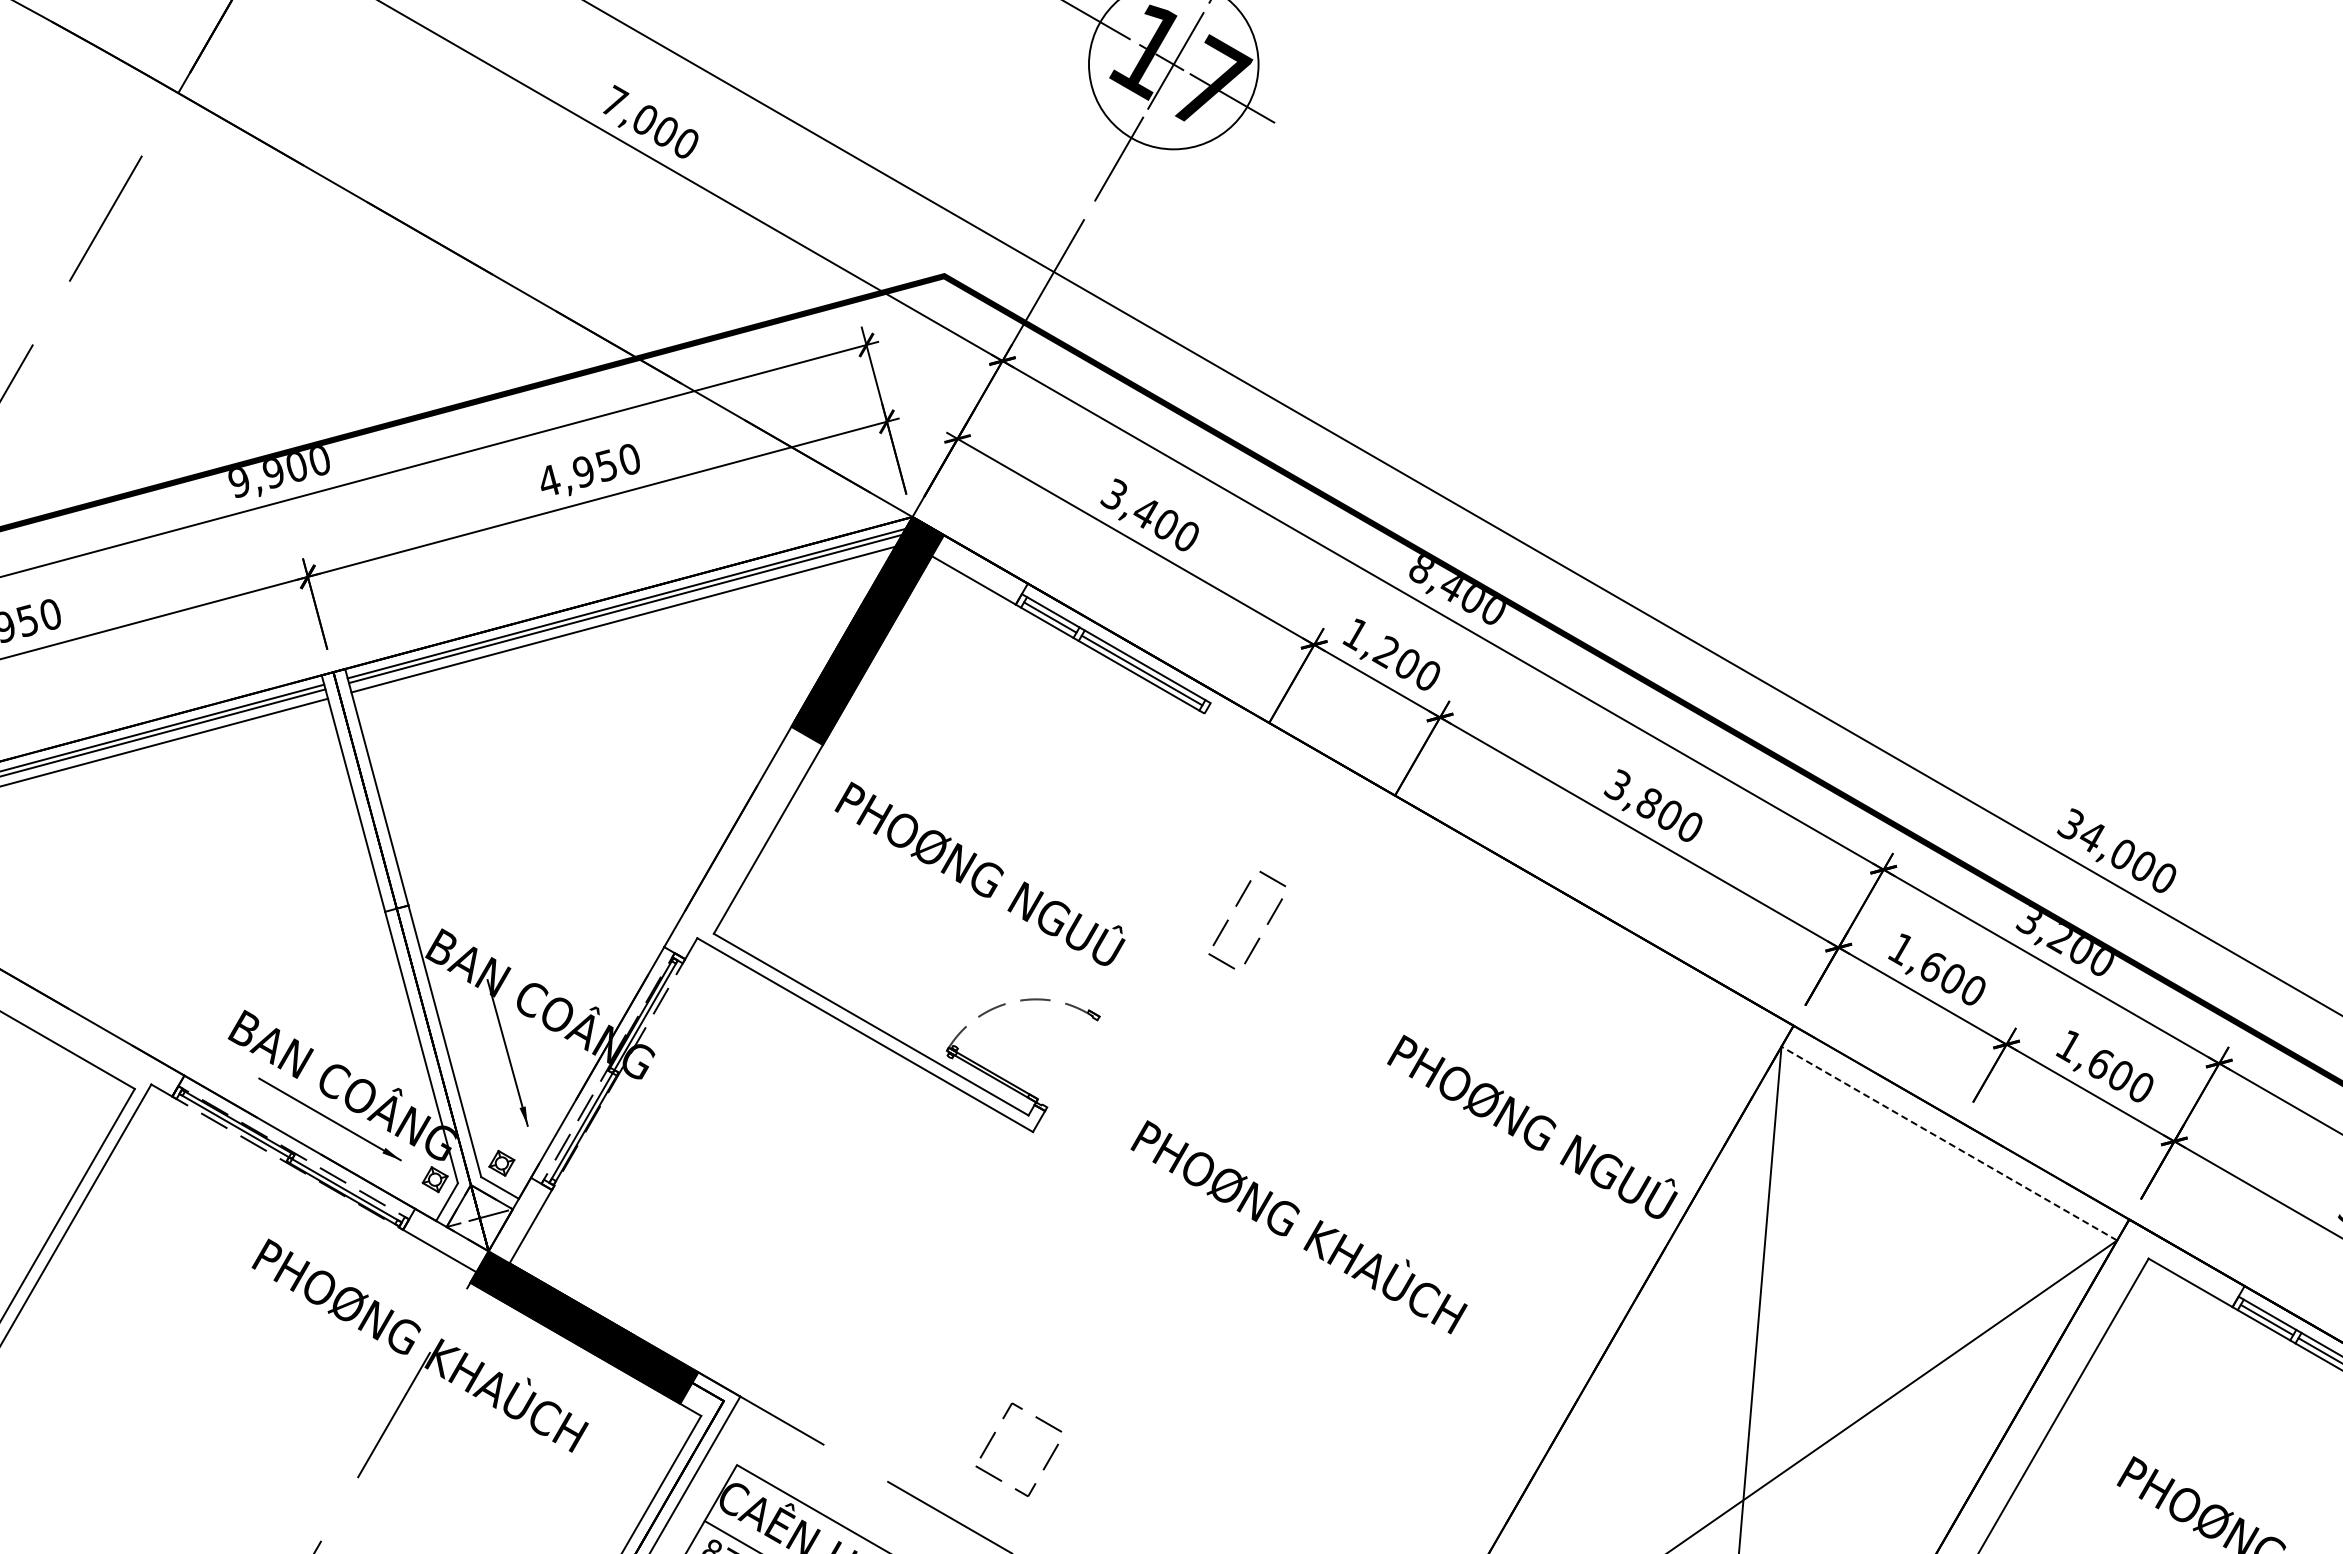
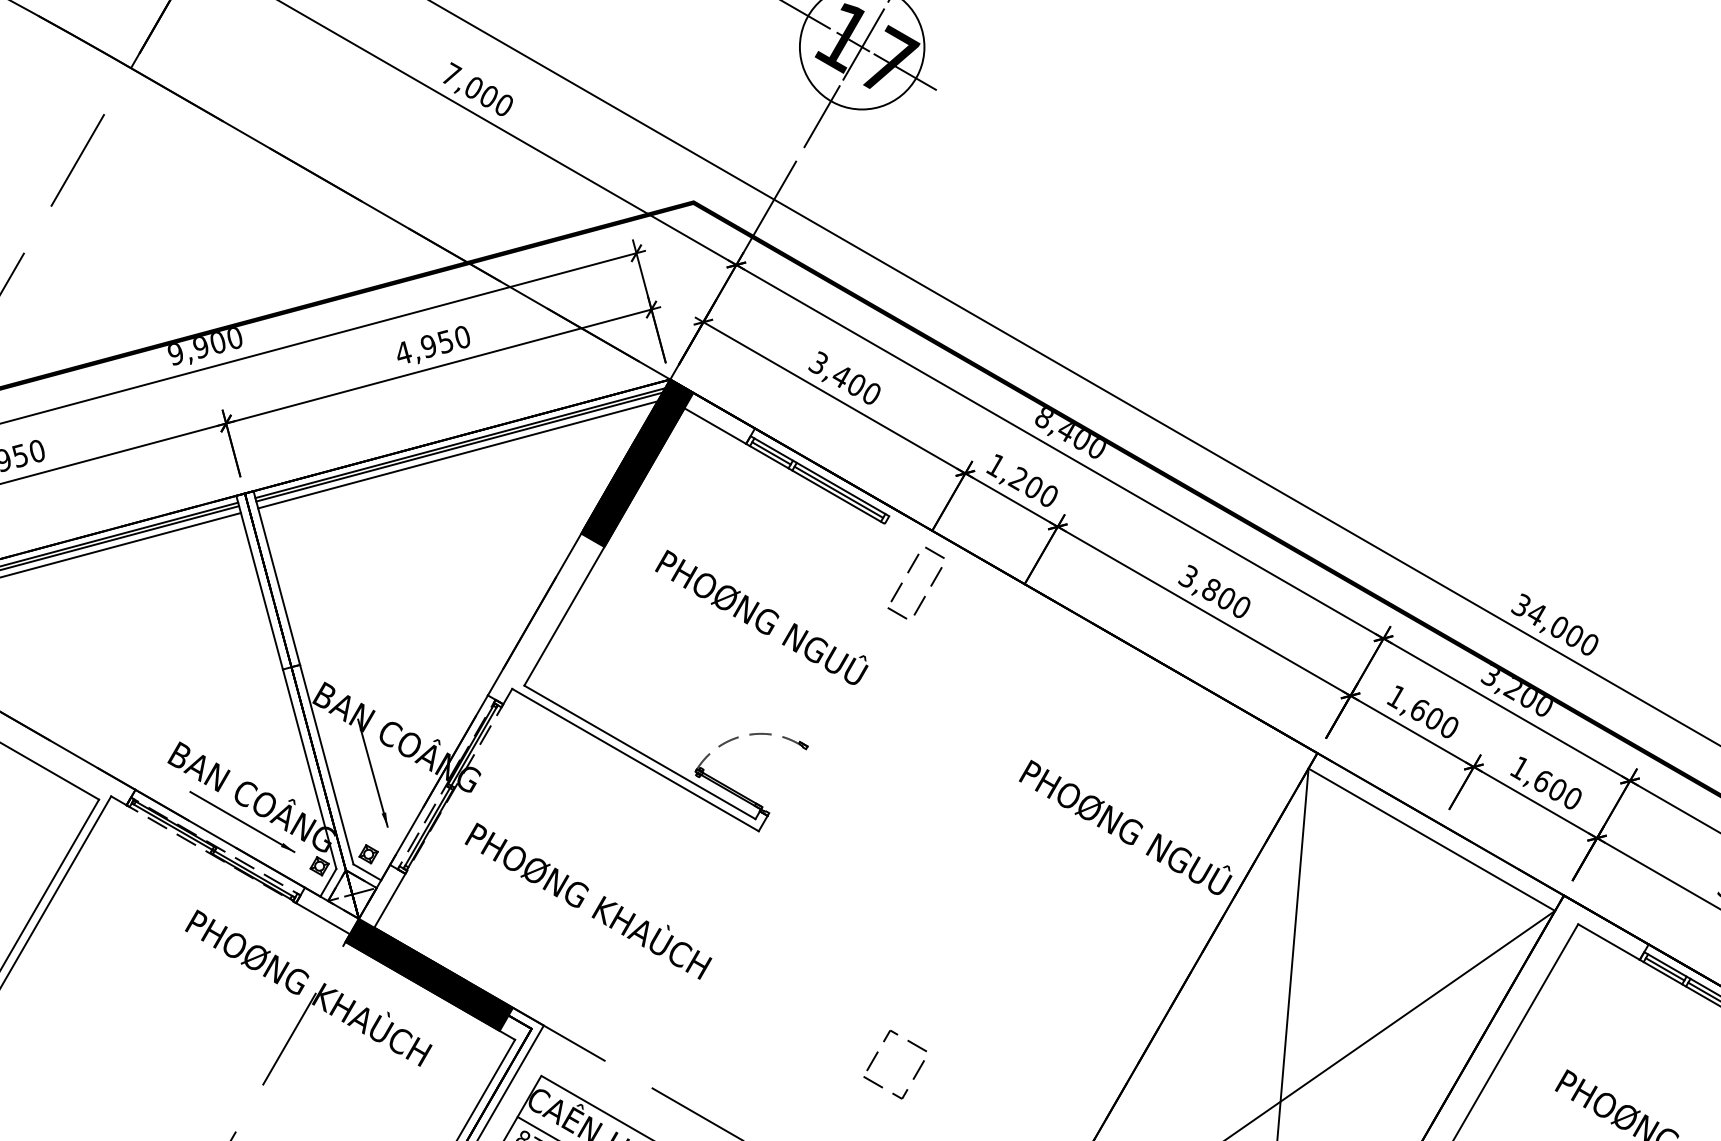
text: (979, 873) -> (761, 617), moved
part: (1236, 906) -> (908, 573), moved
line: (1949, 1143) -> (1431, 839), dashed -> solid
text: (1298, 1227) -> (588, 901), moved
part: (995, 1434) -> (878, 1053), moved

